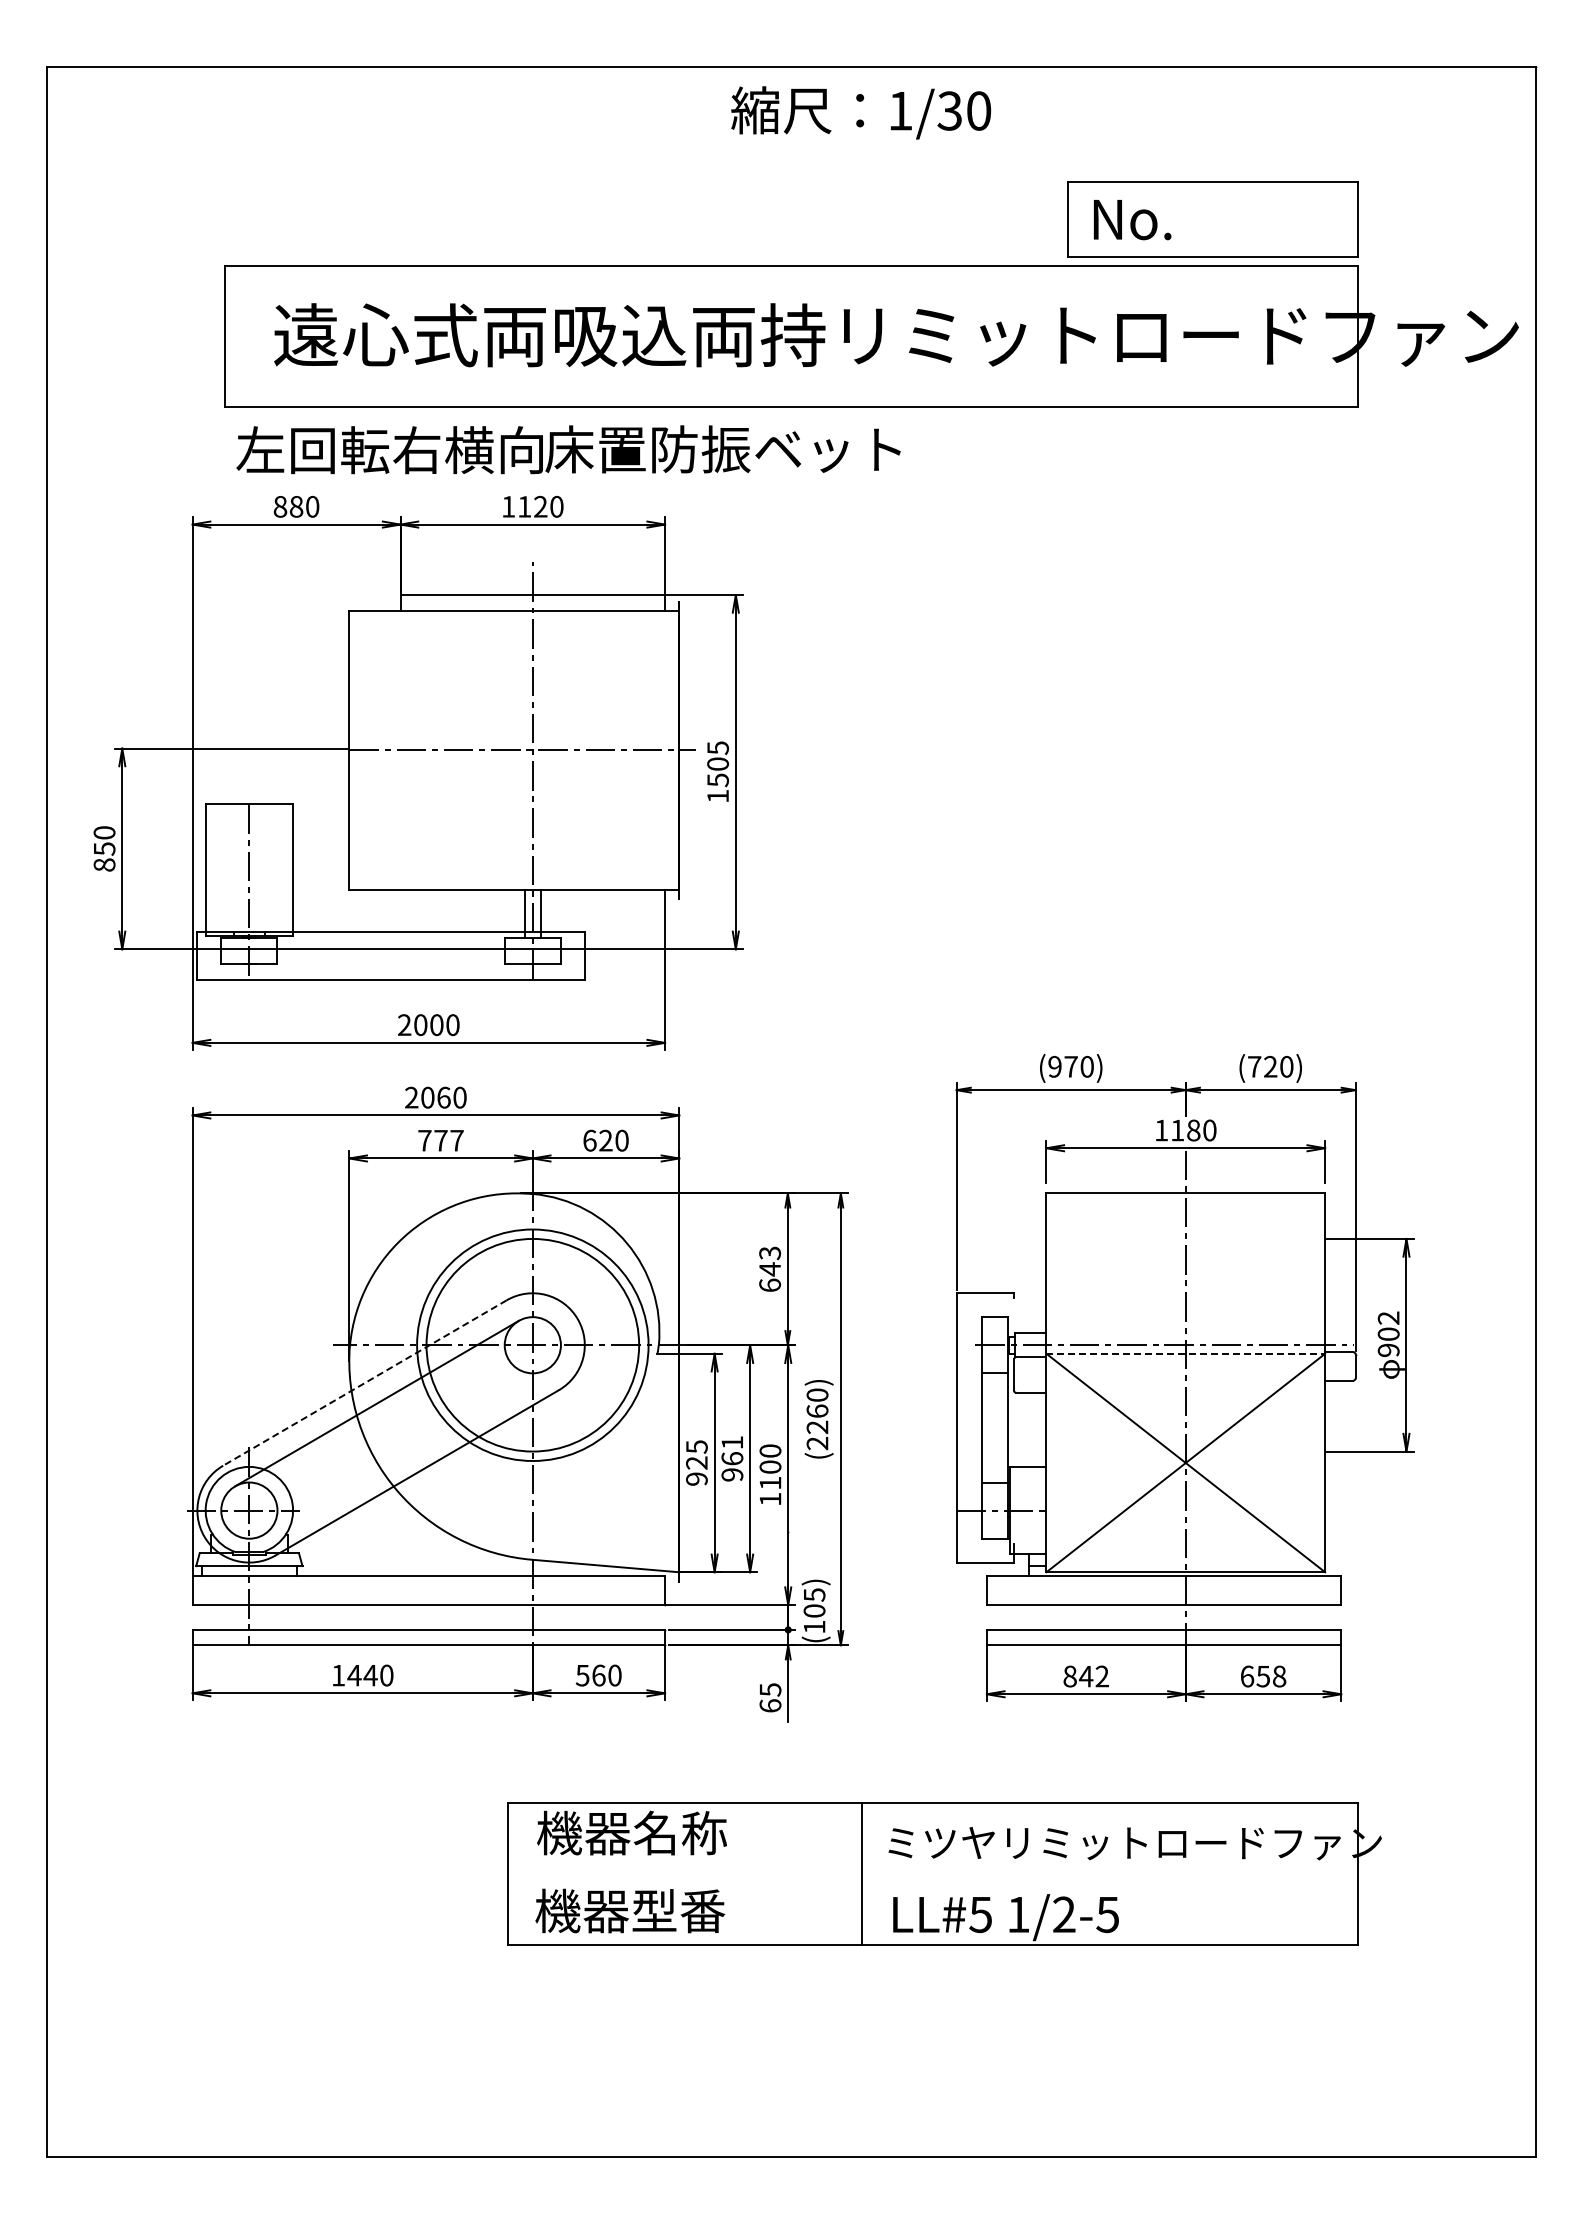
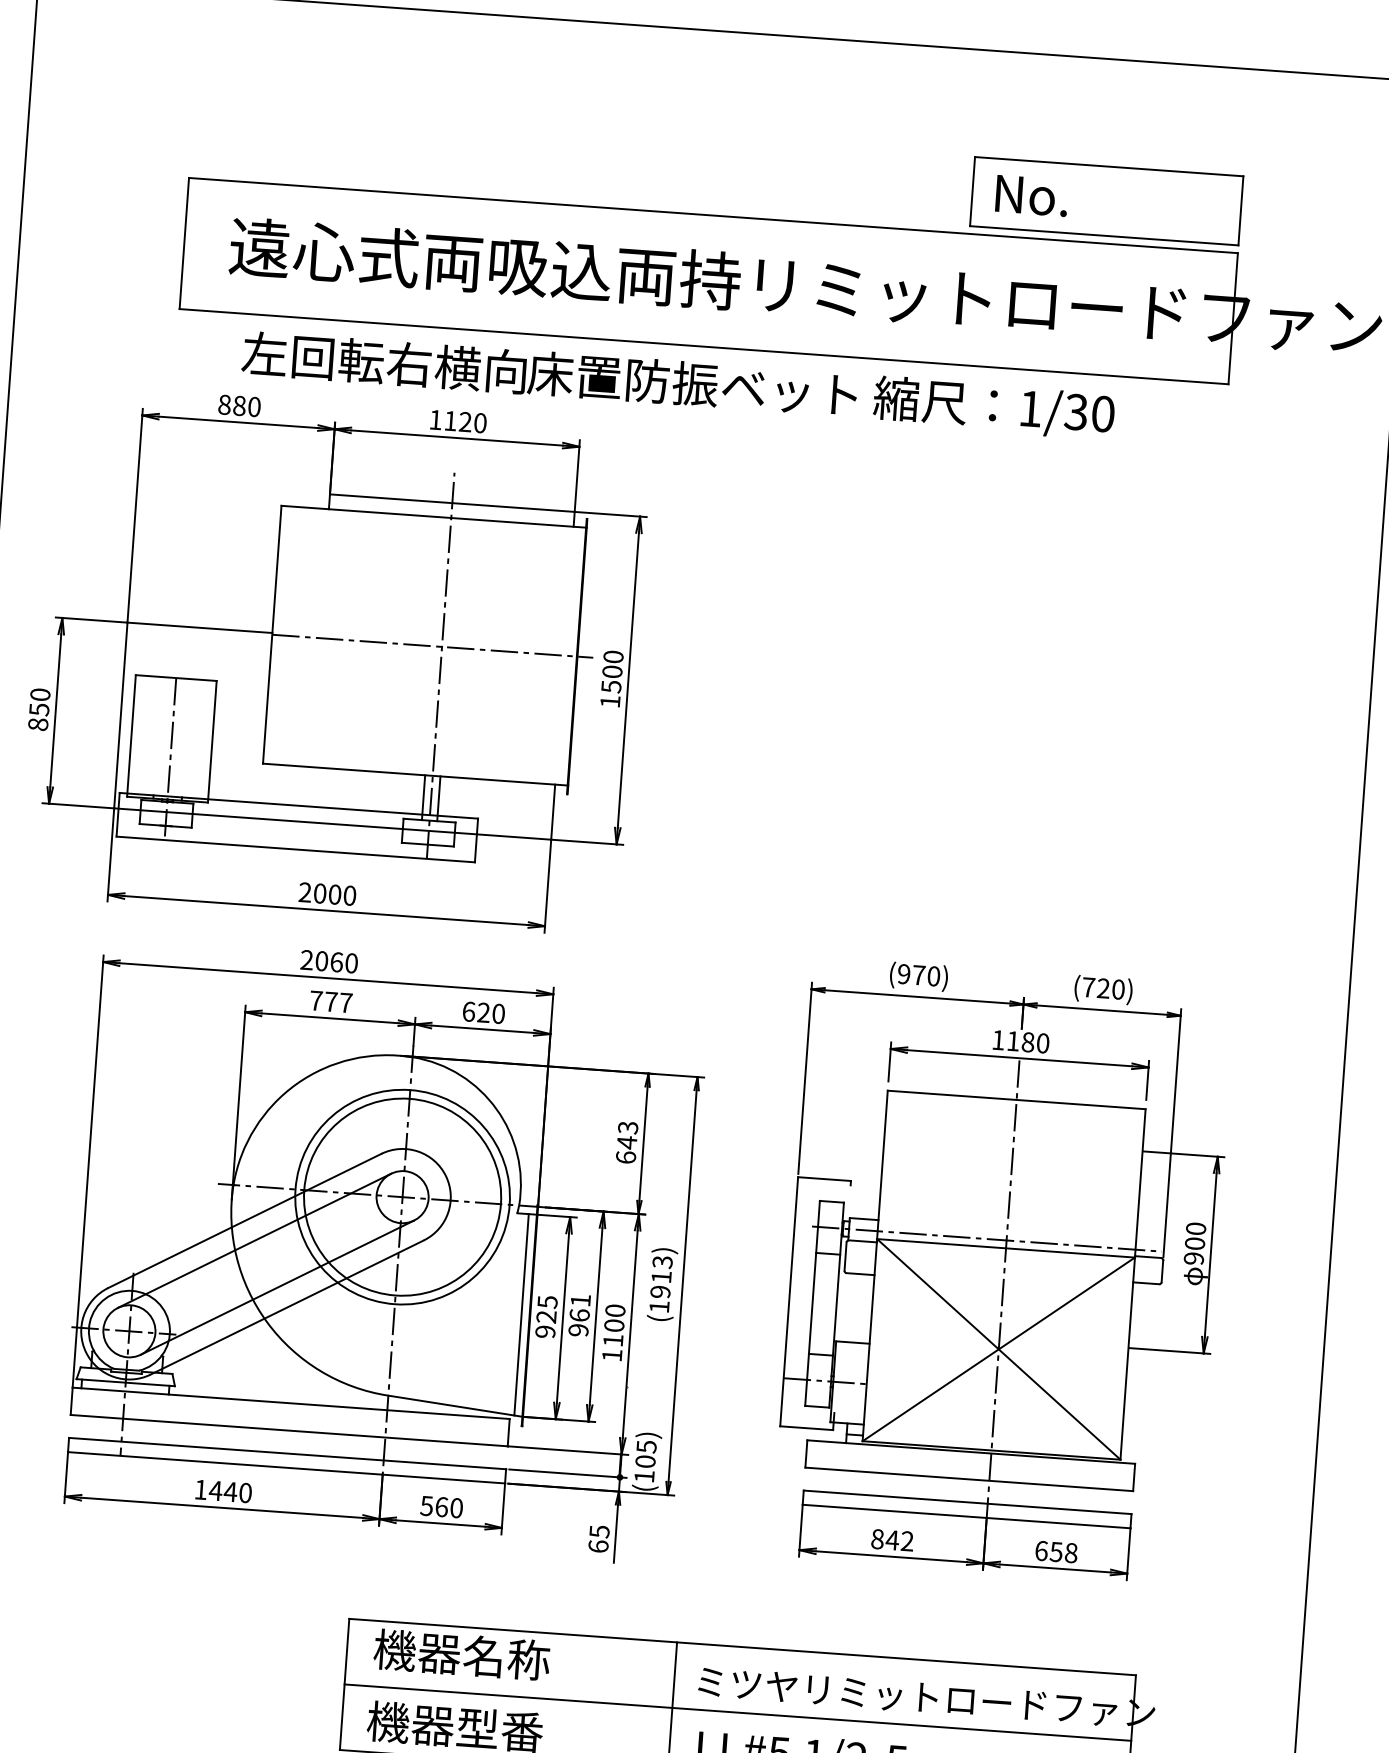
text: (861, 112) -> (994, 407), moved
text: (568, 449) -> (549, 373), moved
text: (717, 747) -> (613, 656), 1505 -> 1500
text: (1388, 1317) -> (1195, 1228), 902 -> 900
line: (1186, 1353) -> (1006, 1248), dashed -> solid
line: (364, 1383) -> (244, 1221), dashed -> solid
text: (817, 1419) -> (660, 1284), (2260) -> (1913)
line: (405, 1451) -> (277, 1286), added
line: (669, 1462) -> (521, 1314), added
line: (933, 1873) -> (738, 1712), added

